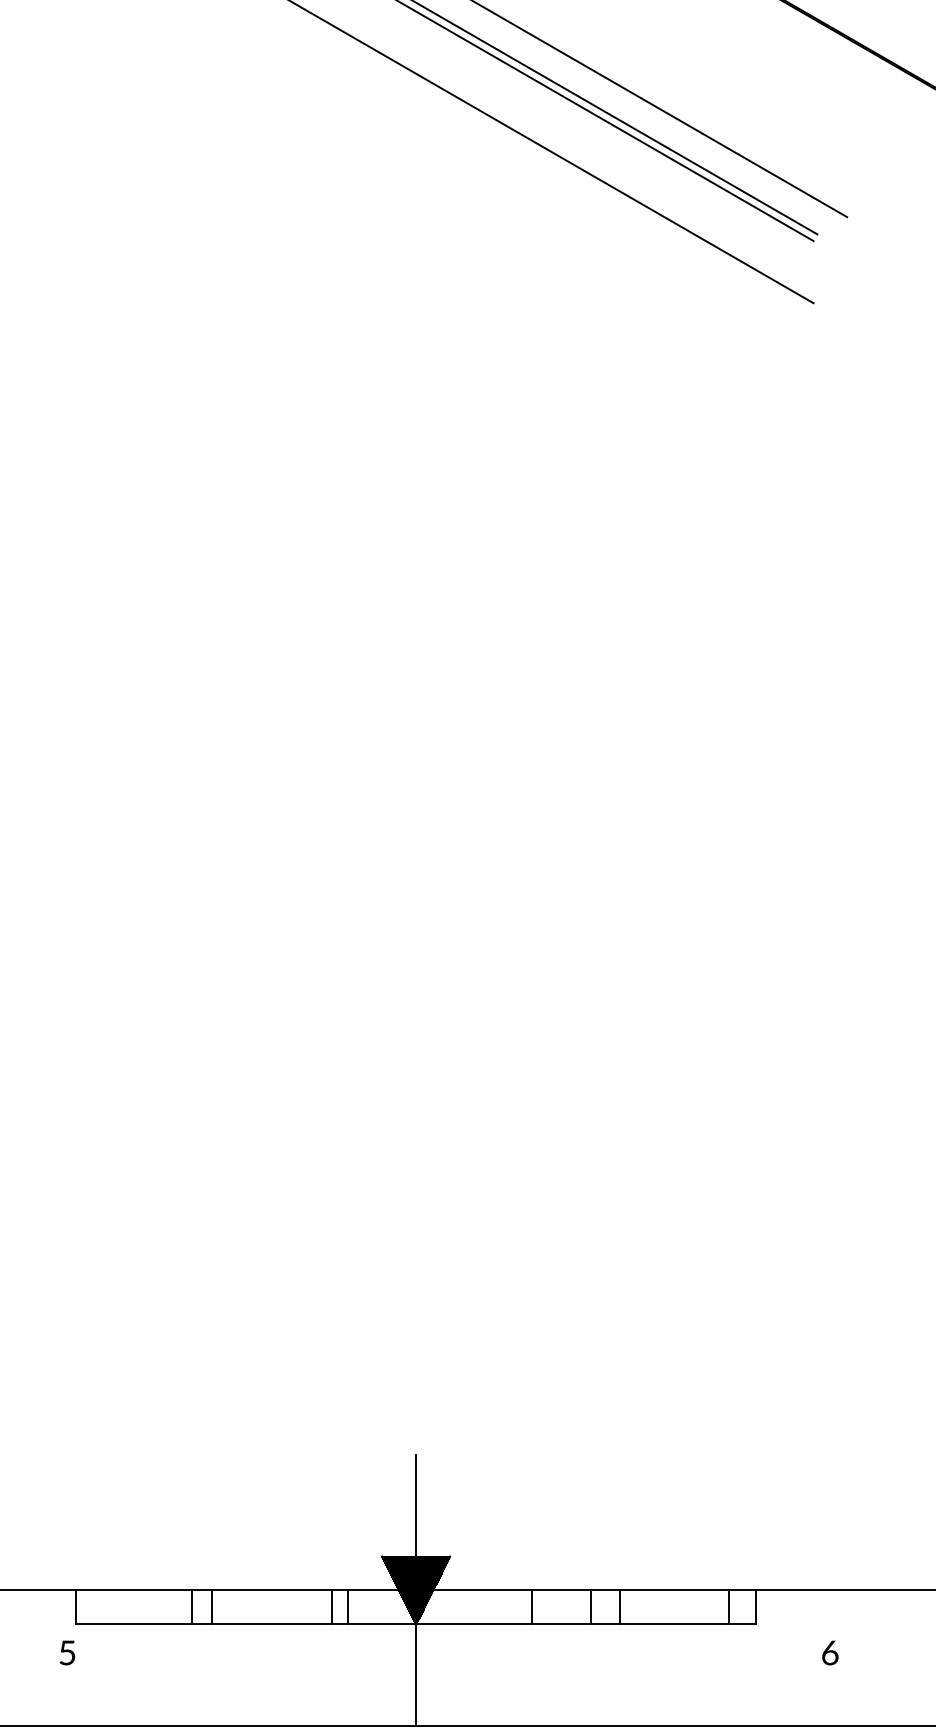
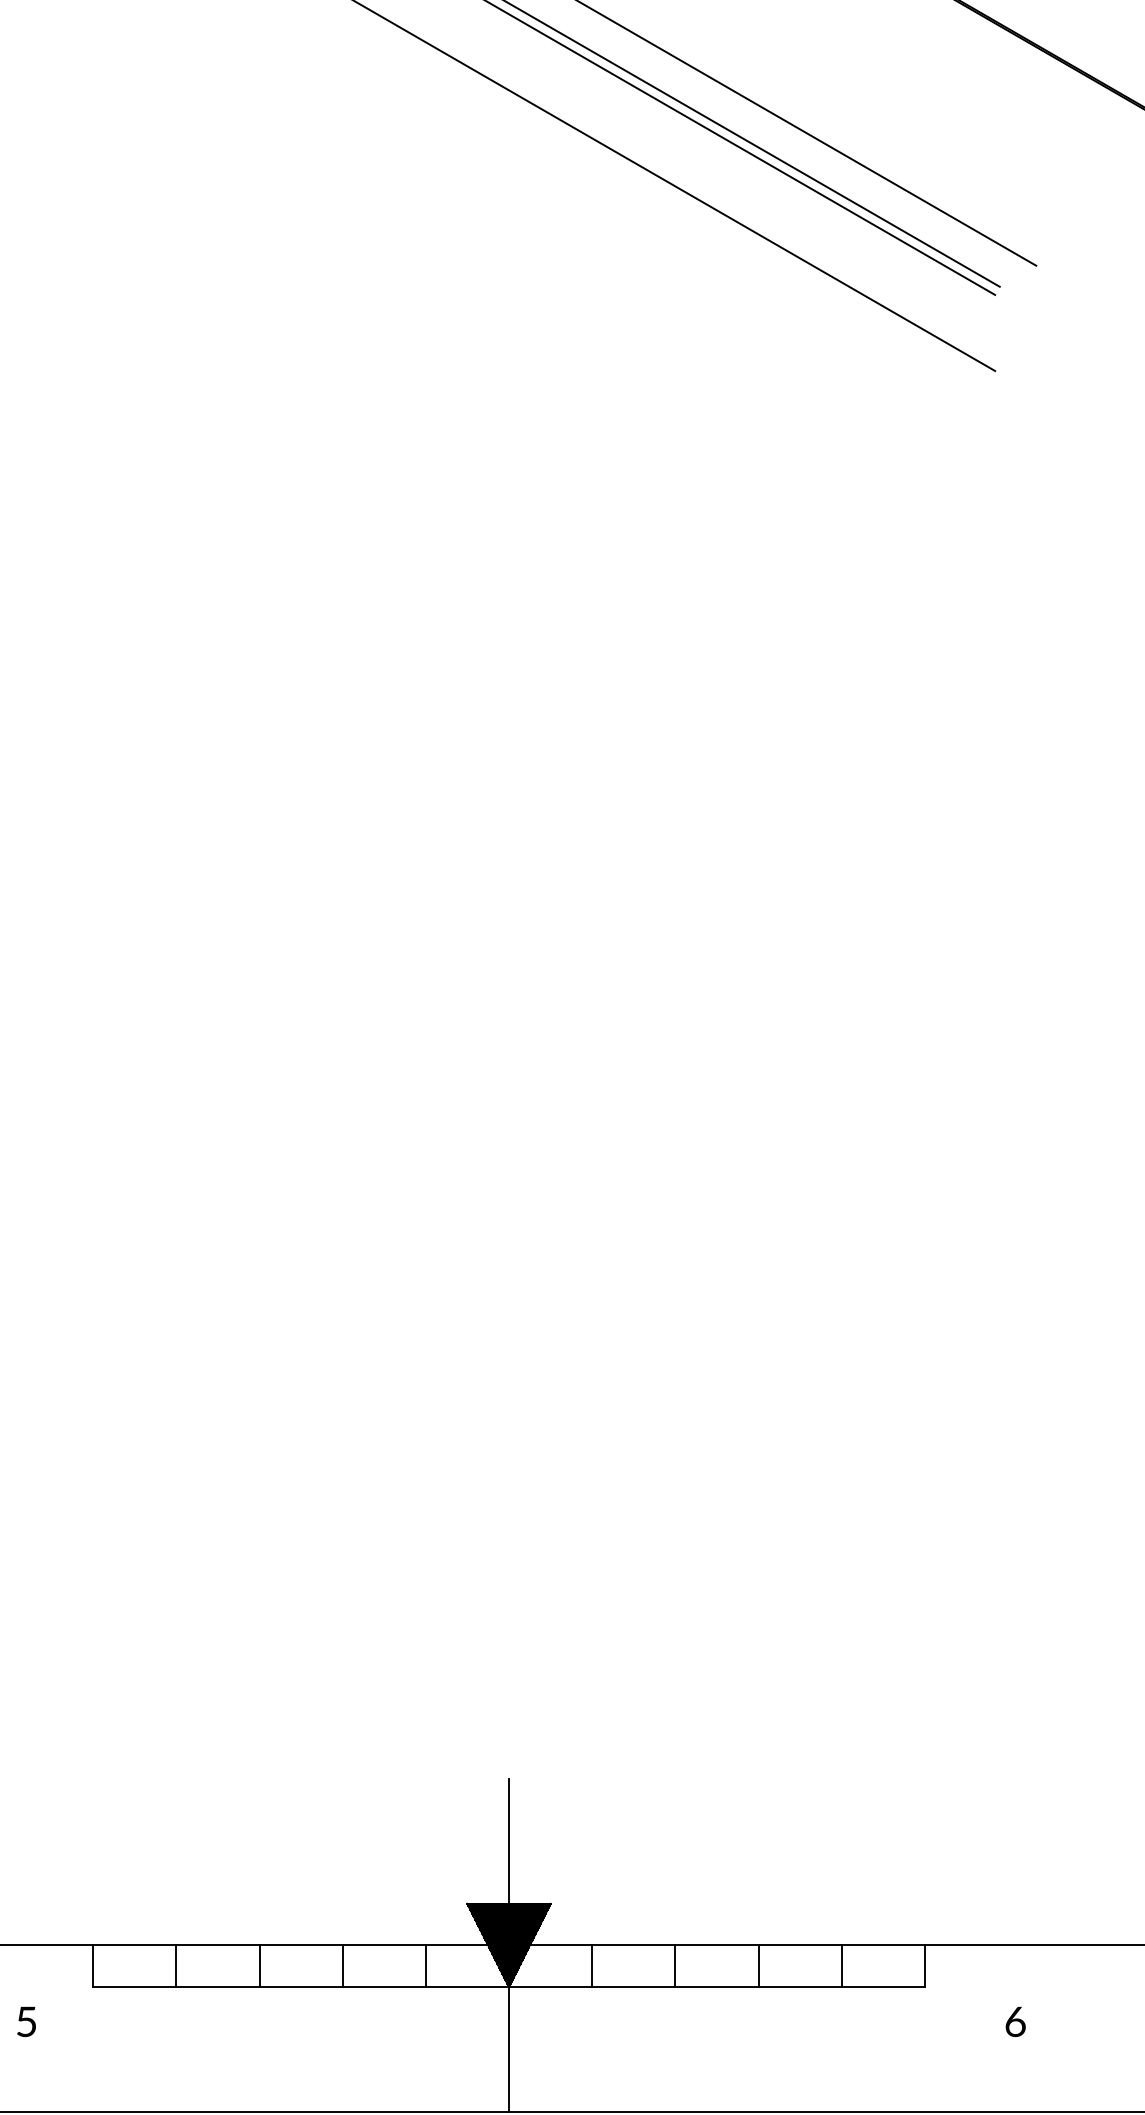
line: (191, 1607) -> (176, 1966), moved
line: (331, 1607) -> (342, 1966), moved
line: (531, 1607) -> (592, 1966), moved
line: (591, 1607) -> (675, 1966), moved
line: (728, 1607) -> (841, 1966), moved
text: (67, 1652) -> (26, 2021), moved

